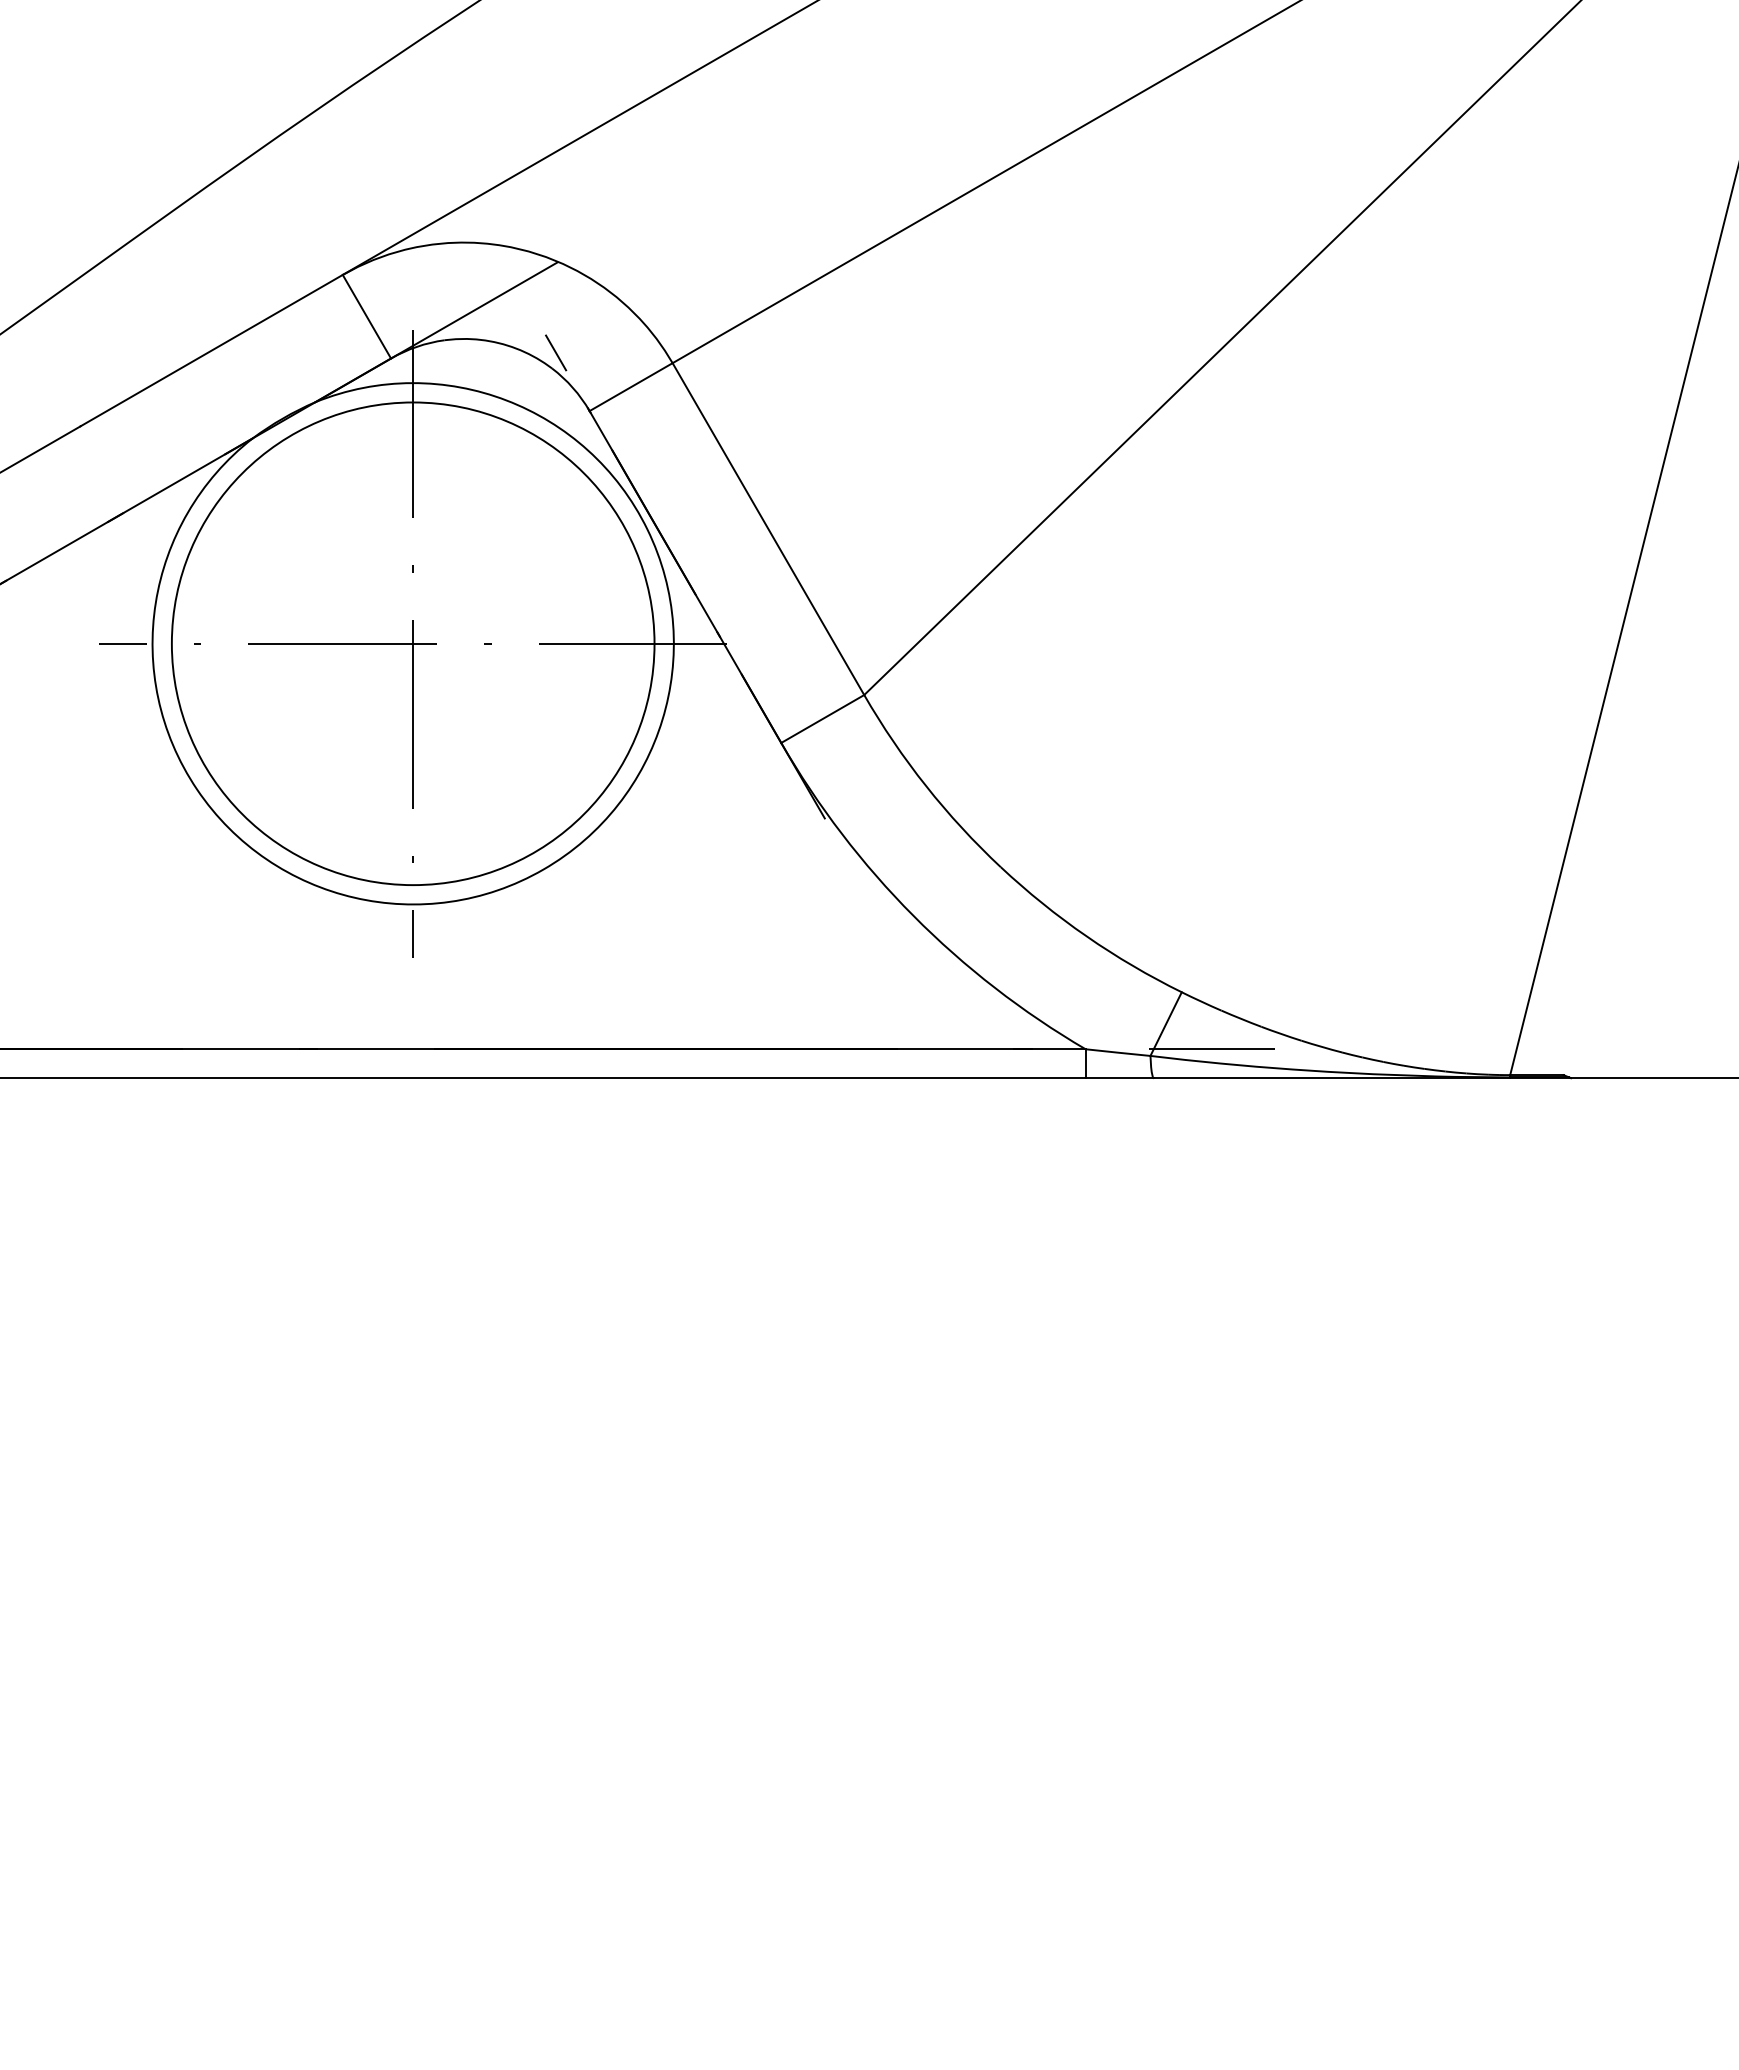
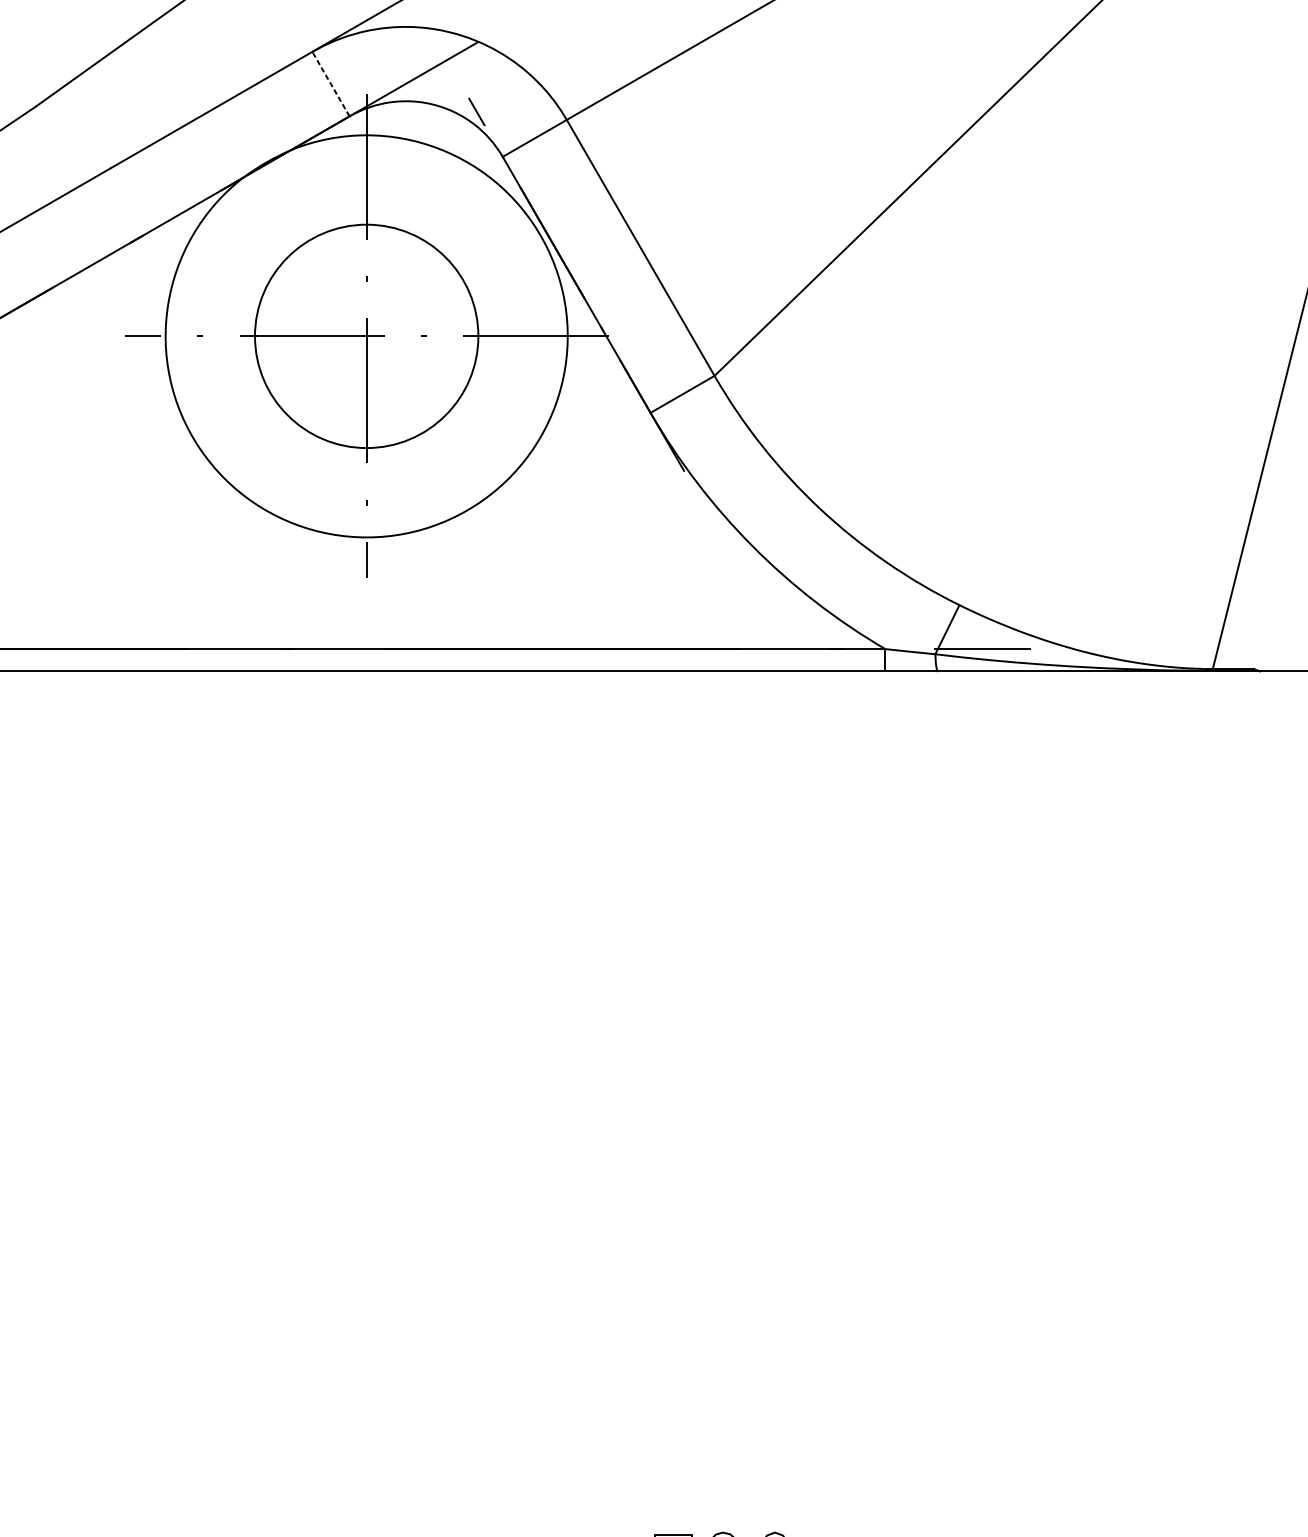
line: (366, 316) -> (330, 83), solid -> dashed
circle: (412, 643) -> (366, 336), size x0.6

